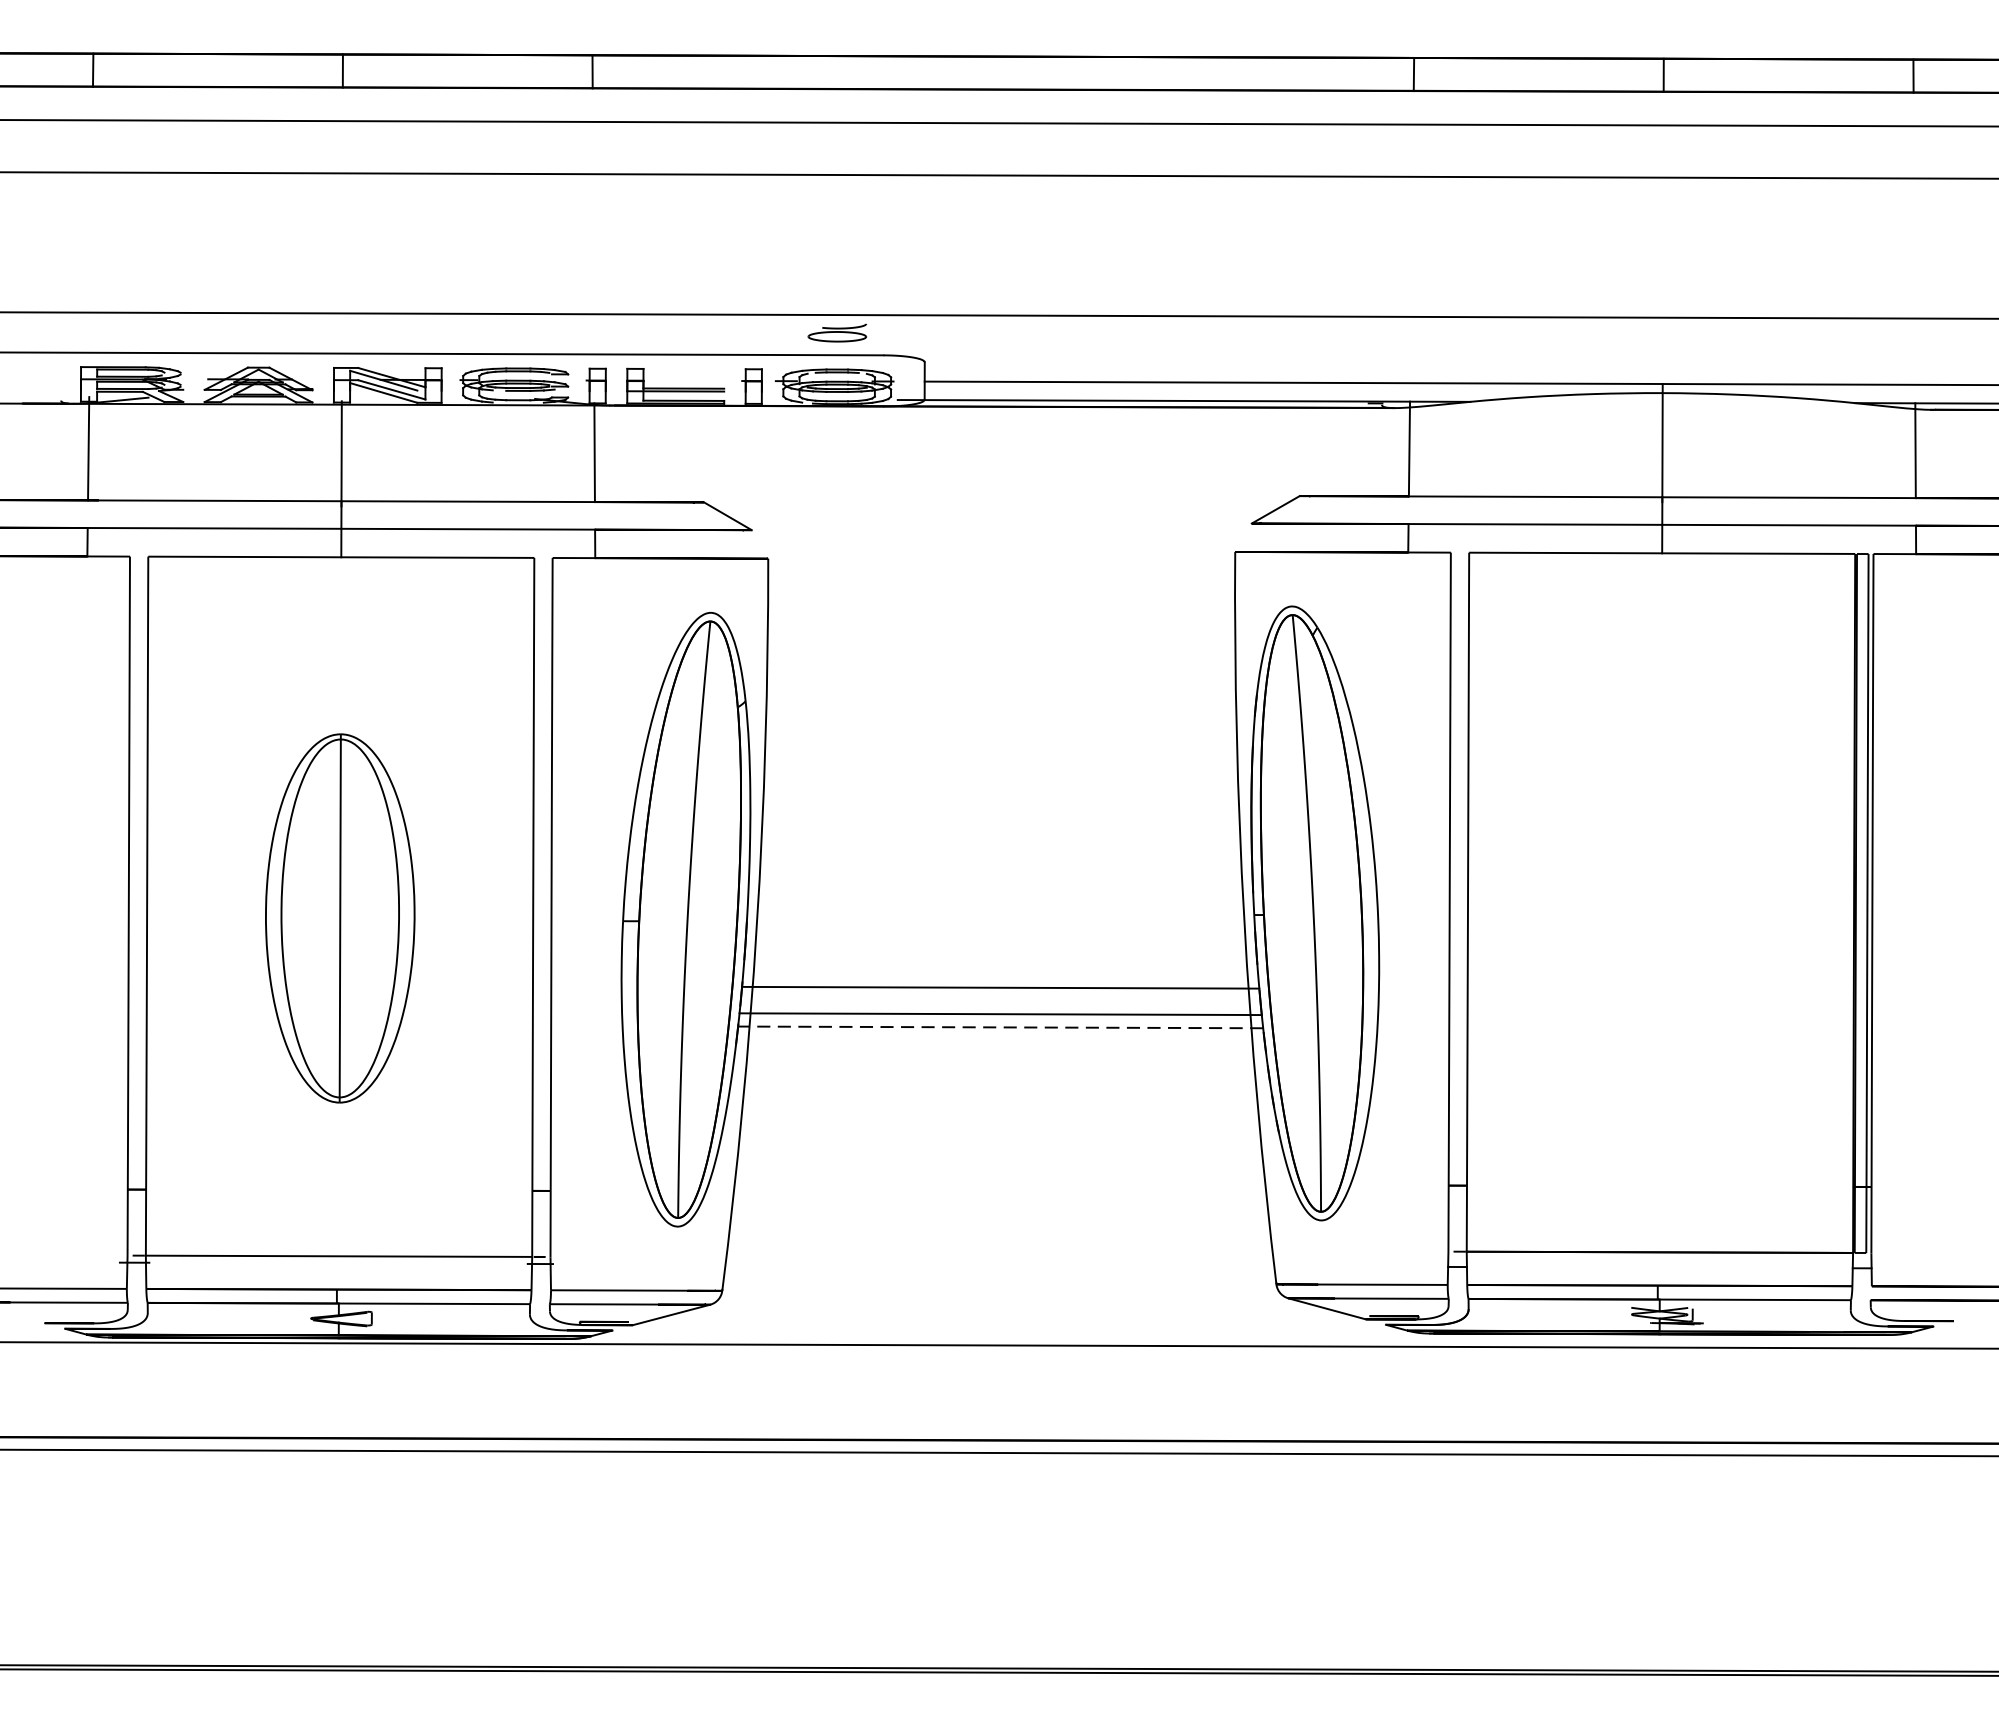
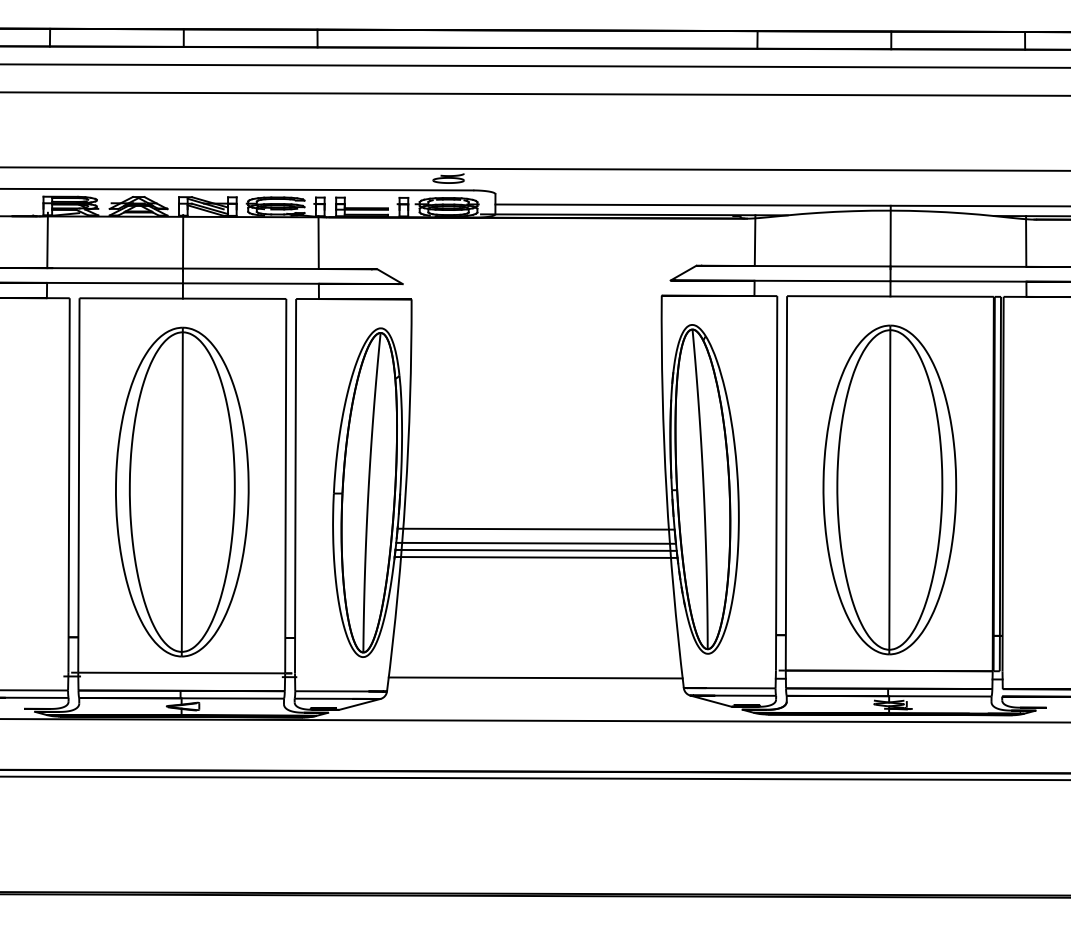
part: (1660, 913) -> (889, 489), added
part: (340, 917) -> (182, 491), size x1.67
line: (1001, 1027) -> (536, 550), dashed -> solid
line: (999, 1040) -> (535, 557), added
line: (999, 1264) -> (535, 677), added

